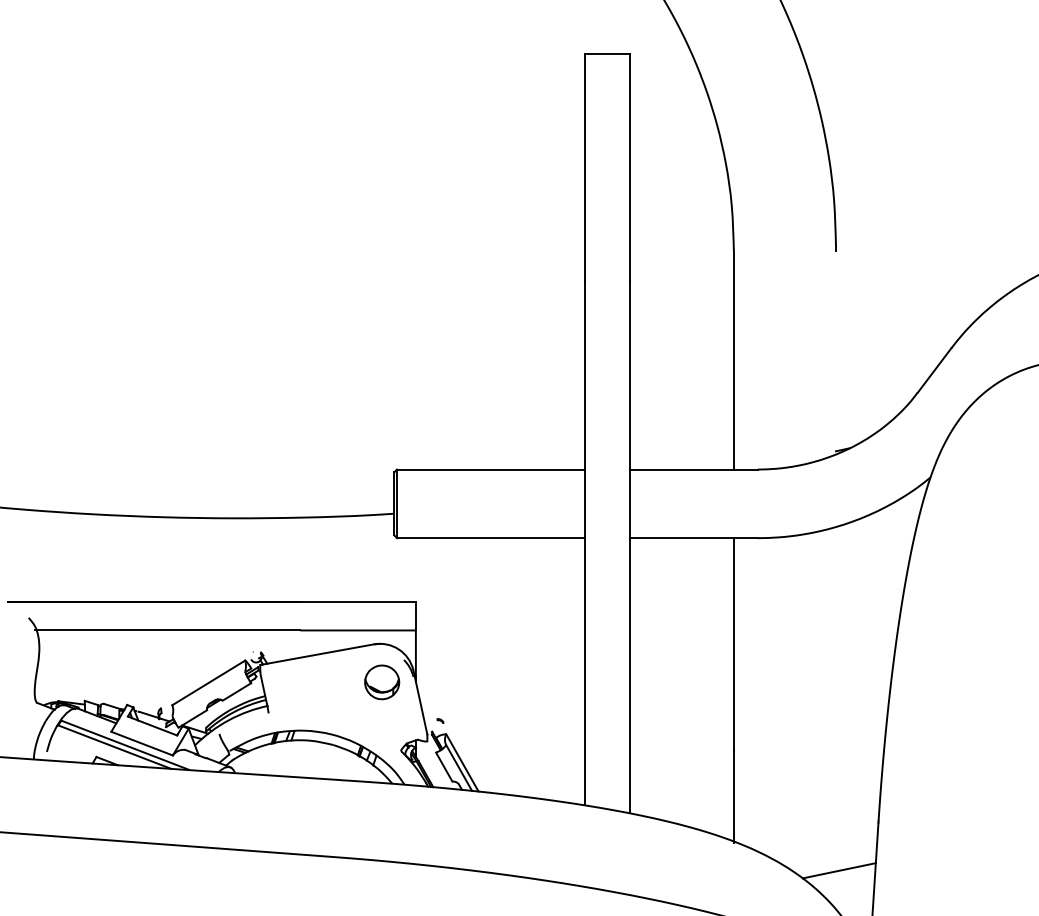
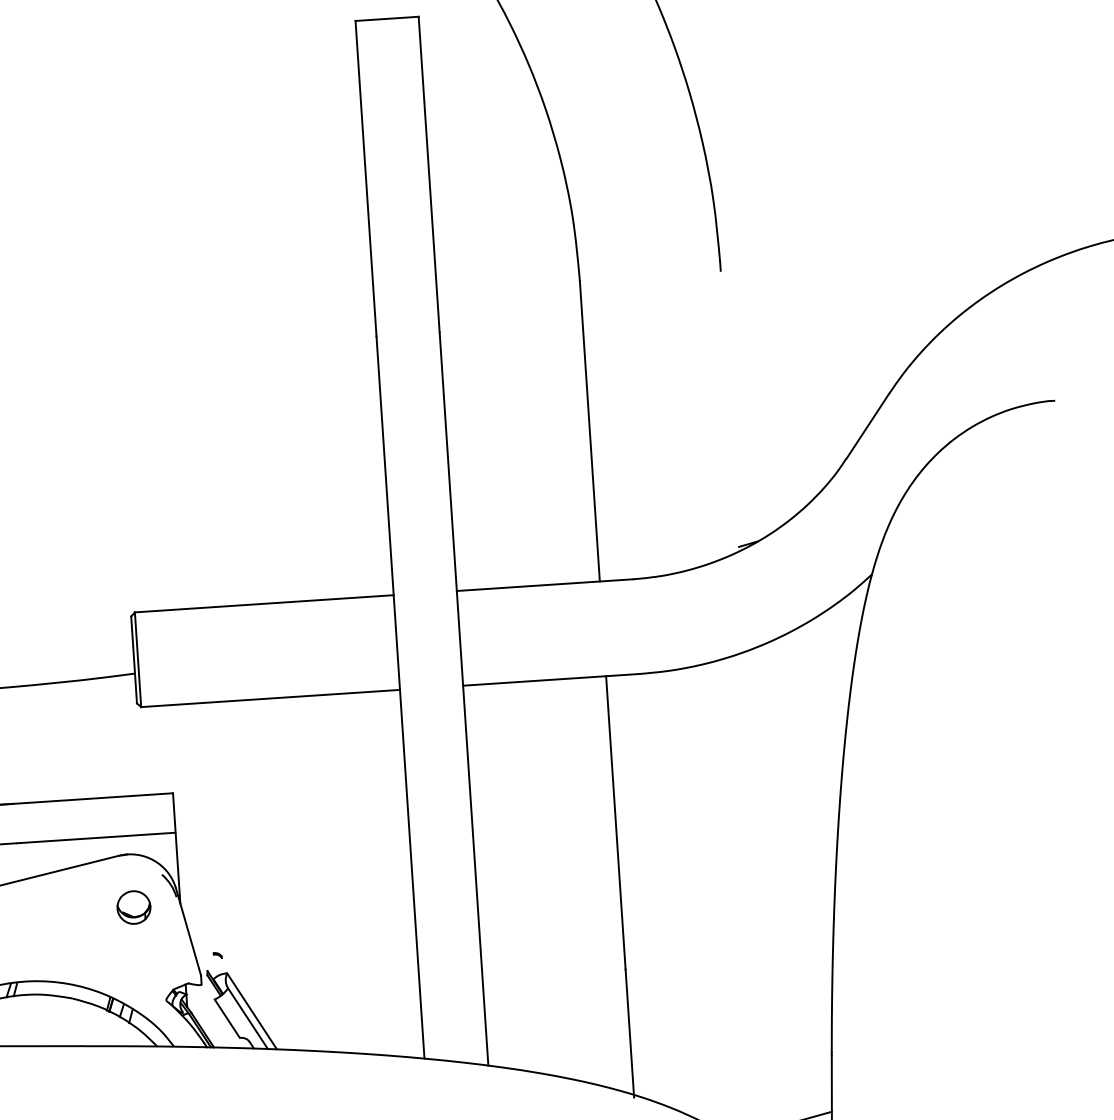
part: (382, 682) -> (134, 907), size x0.7

